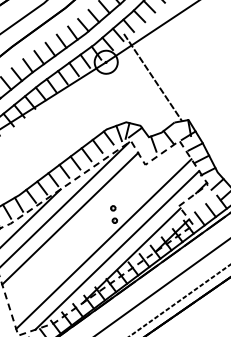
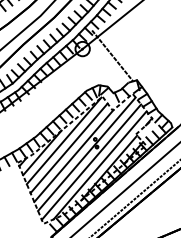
line: (97, 229) -> (86, 153), added
line: (76, 230) -> (73, 155), added

